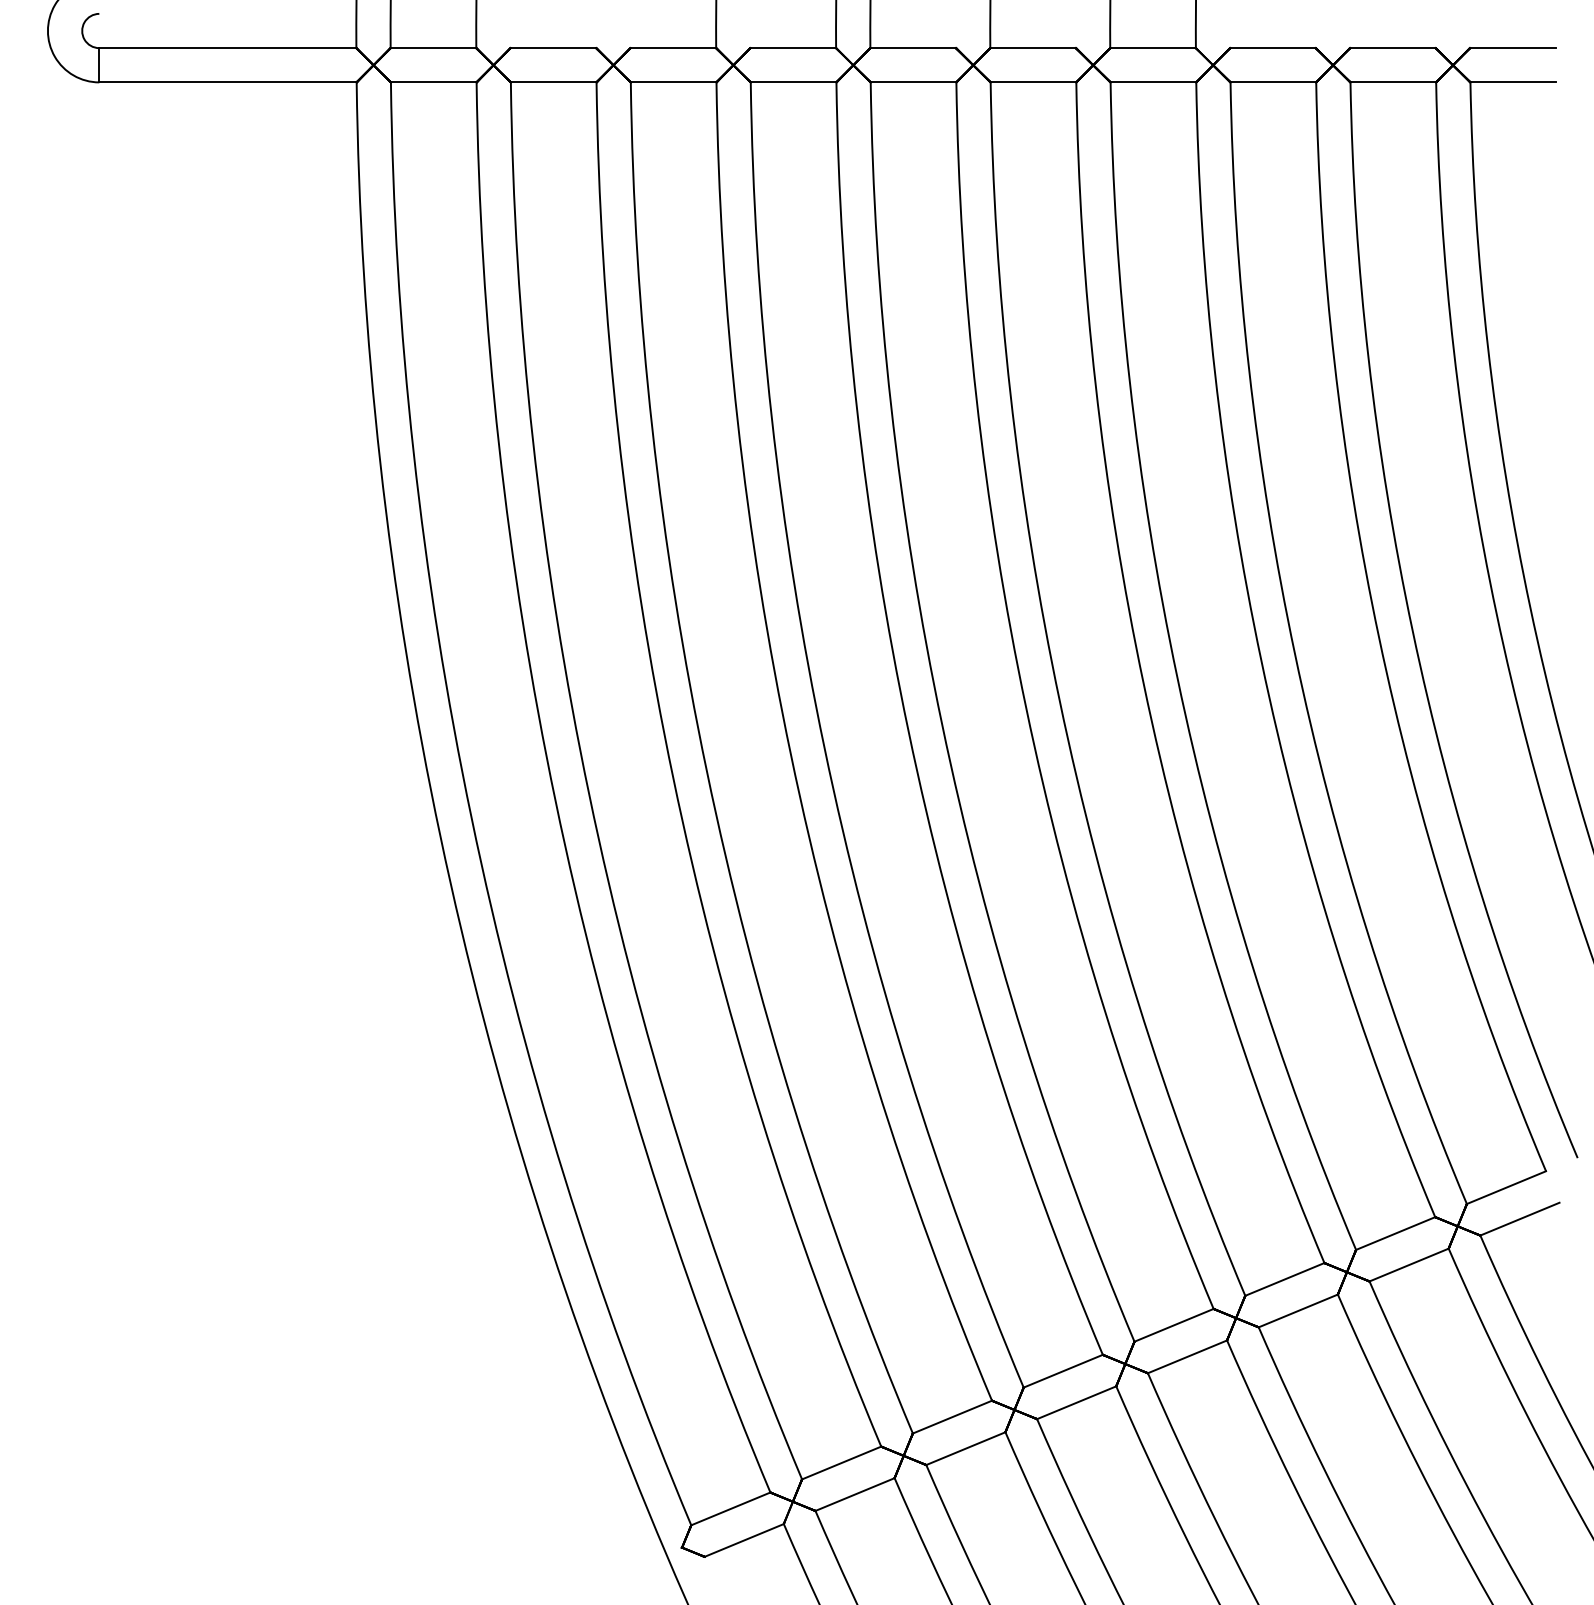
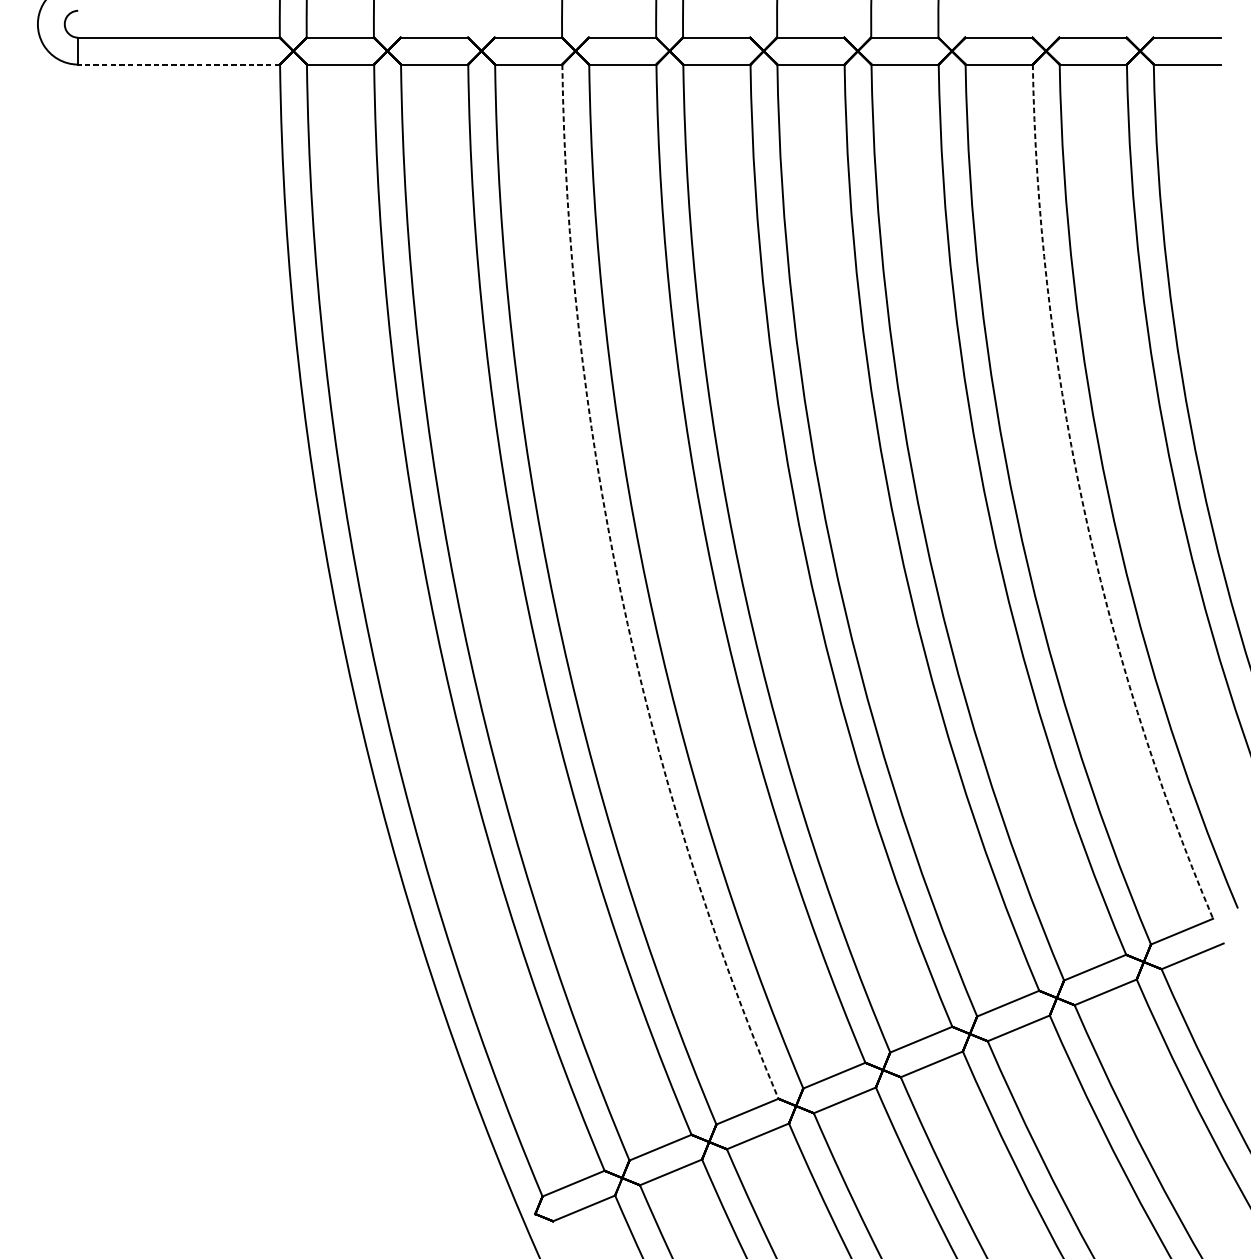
line: (228, 82) -> (179, 64), solid -> dashed
arc: (1379, 637) -> (1082, 500), solid -> dashed
arc: (790, 754) -> (620, 591), solid -> dashed

